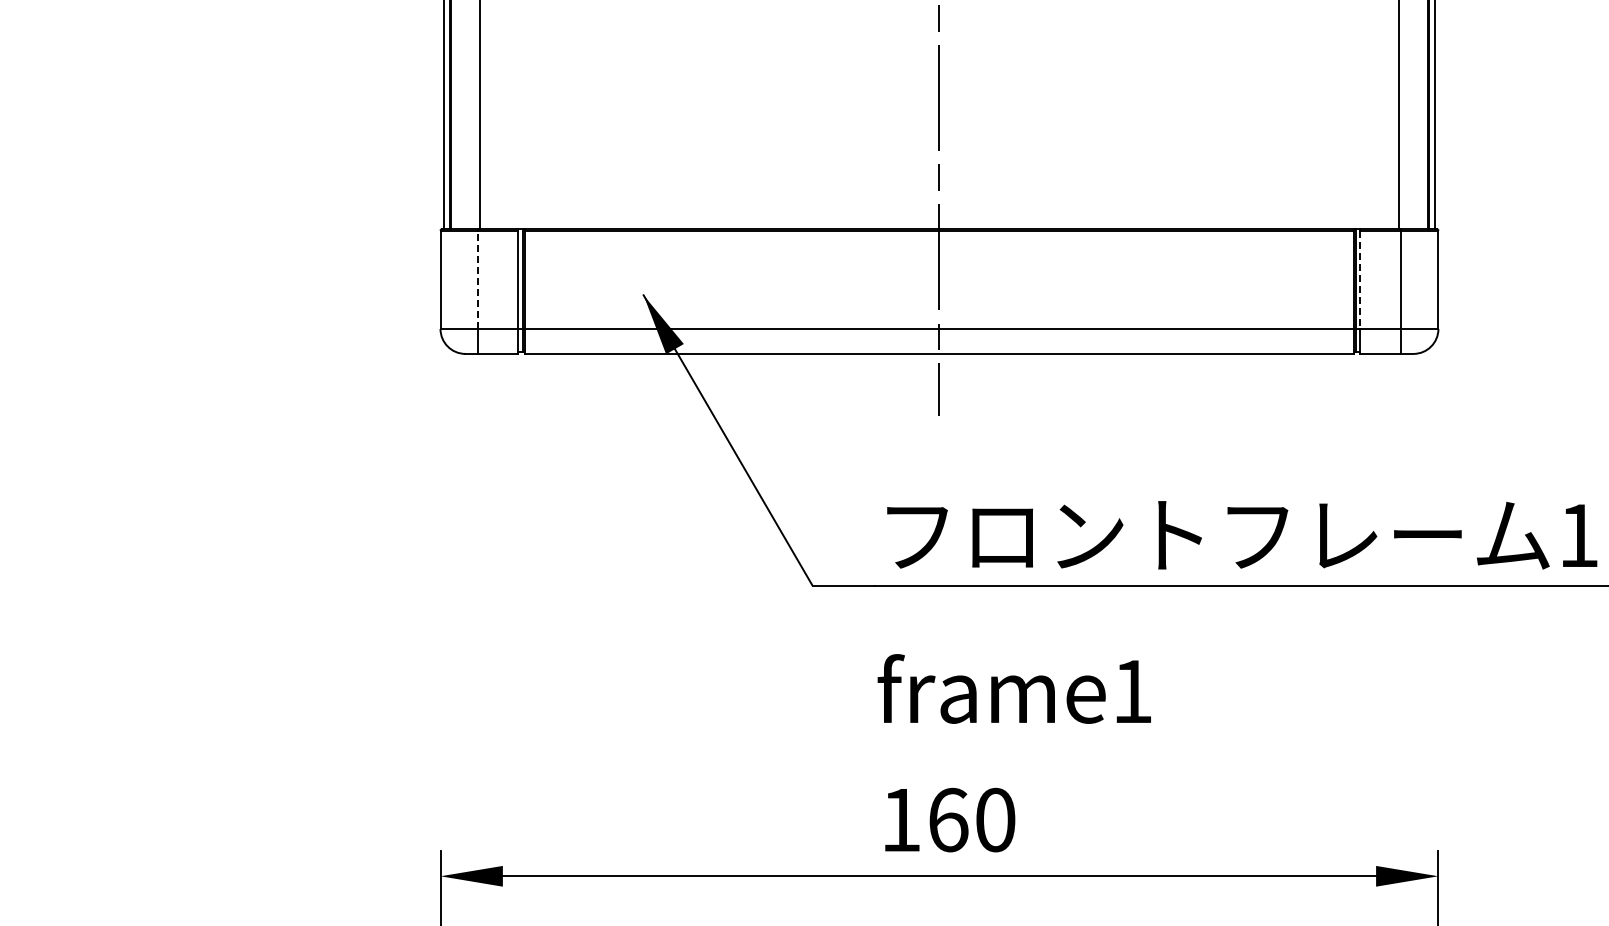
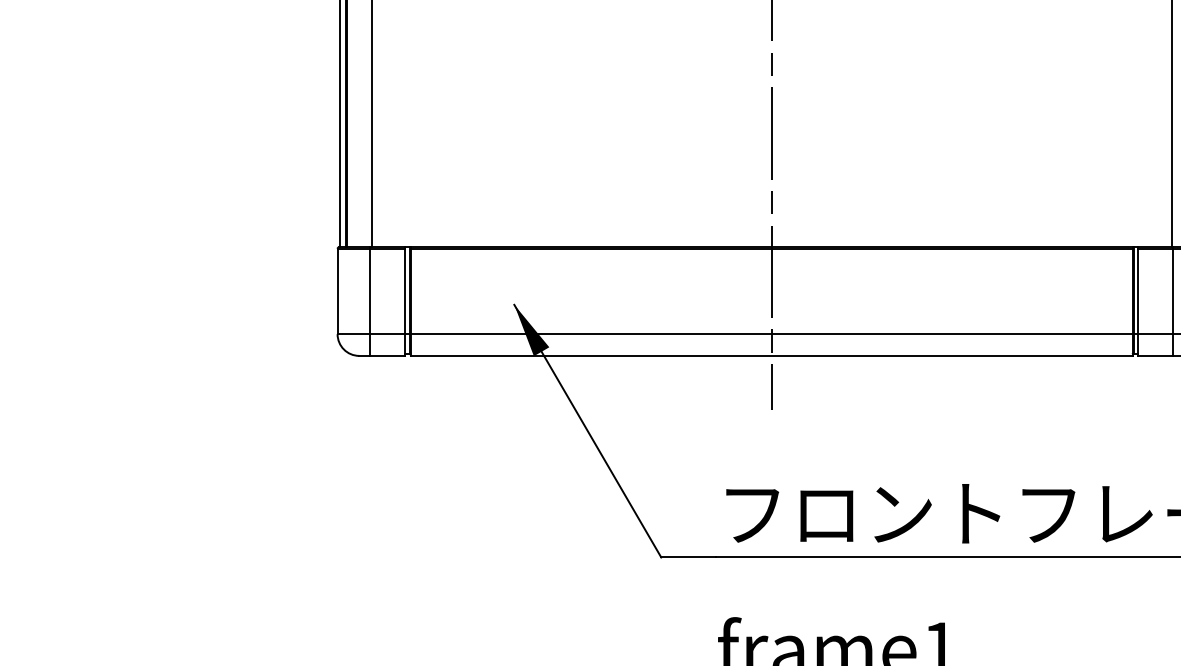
line: (477, 279) -> (369, 291), dashed -> solid
line: (1360, 280) -> (1138, 292), dashed -> solid

